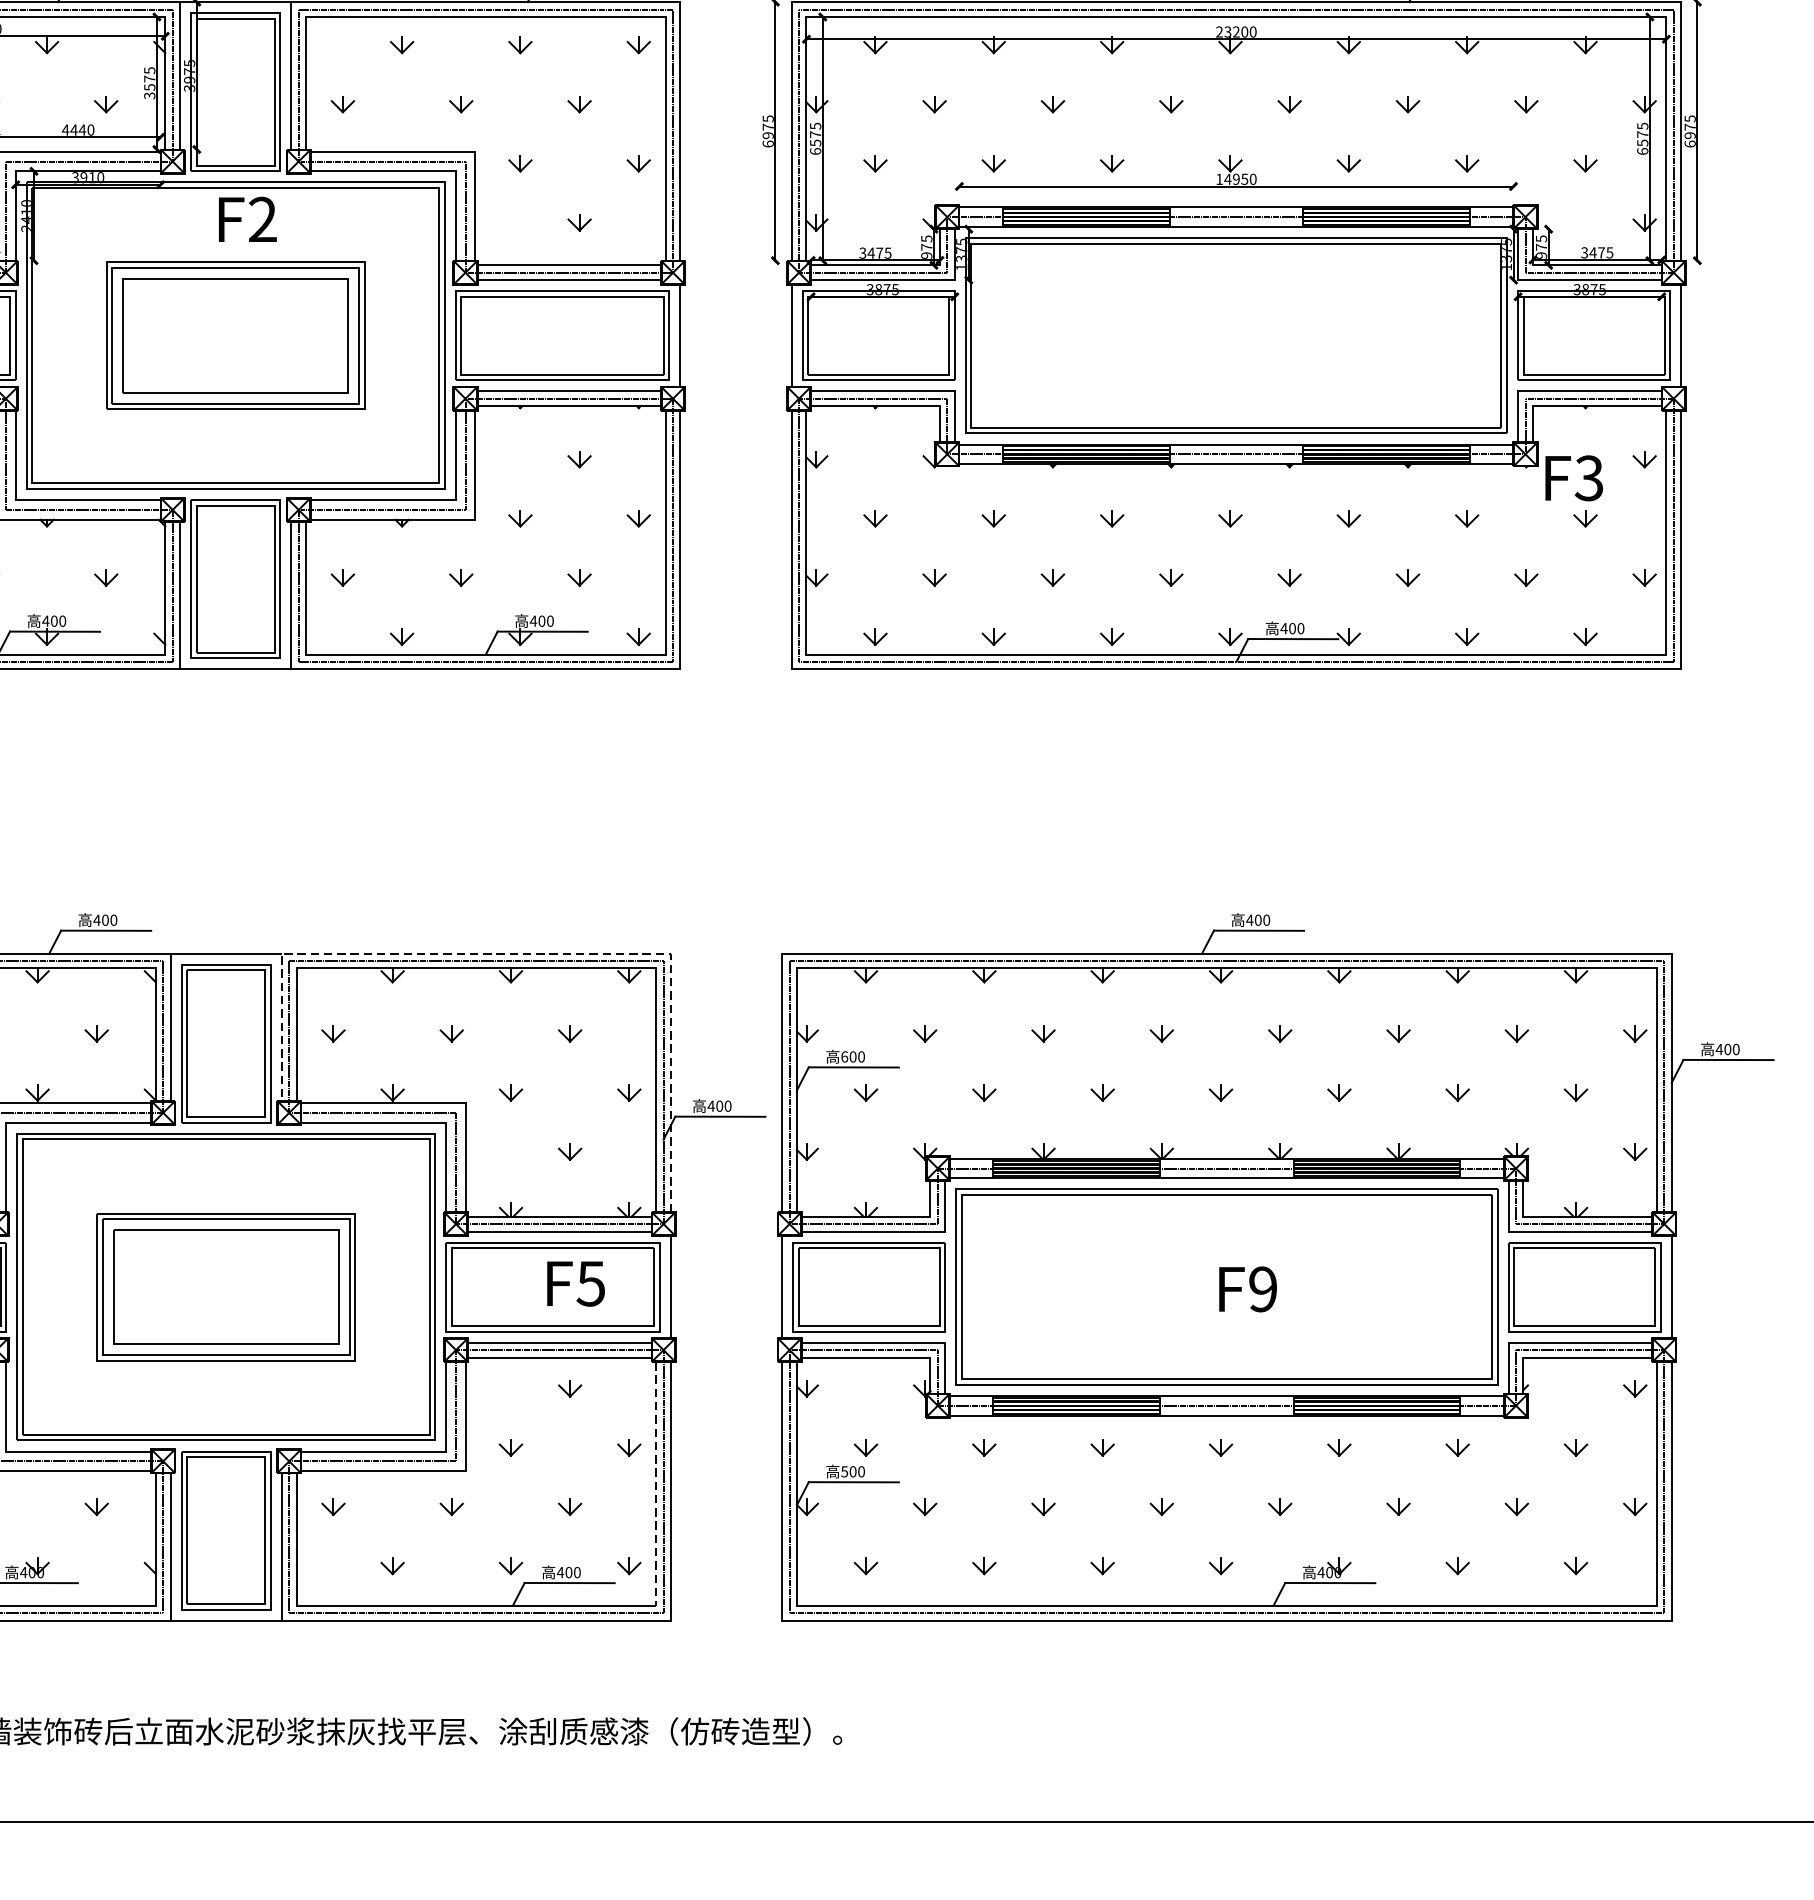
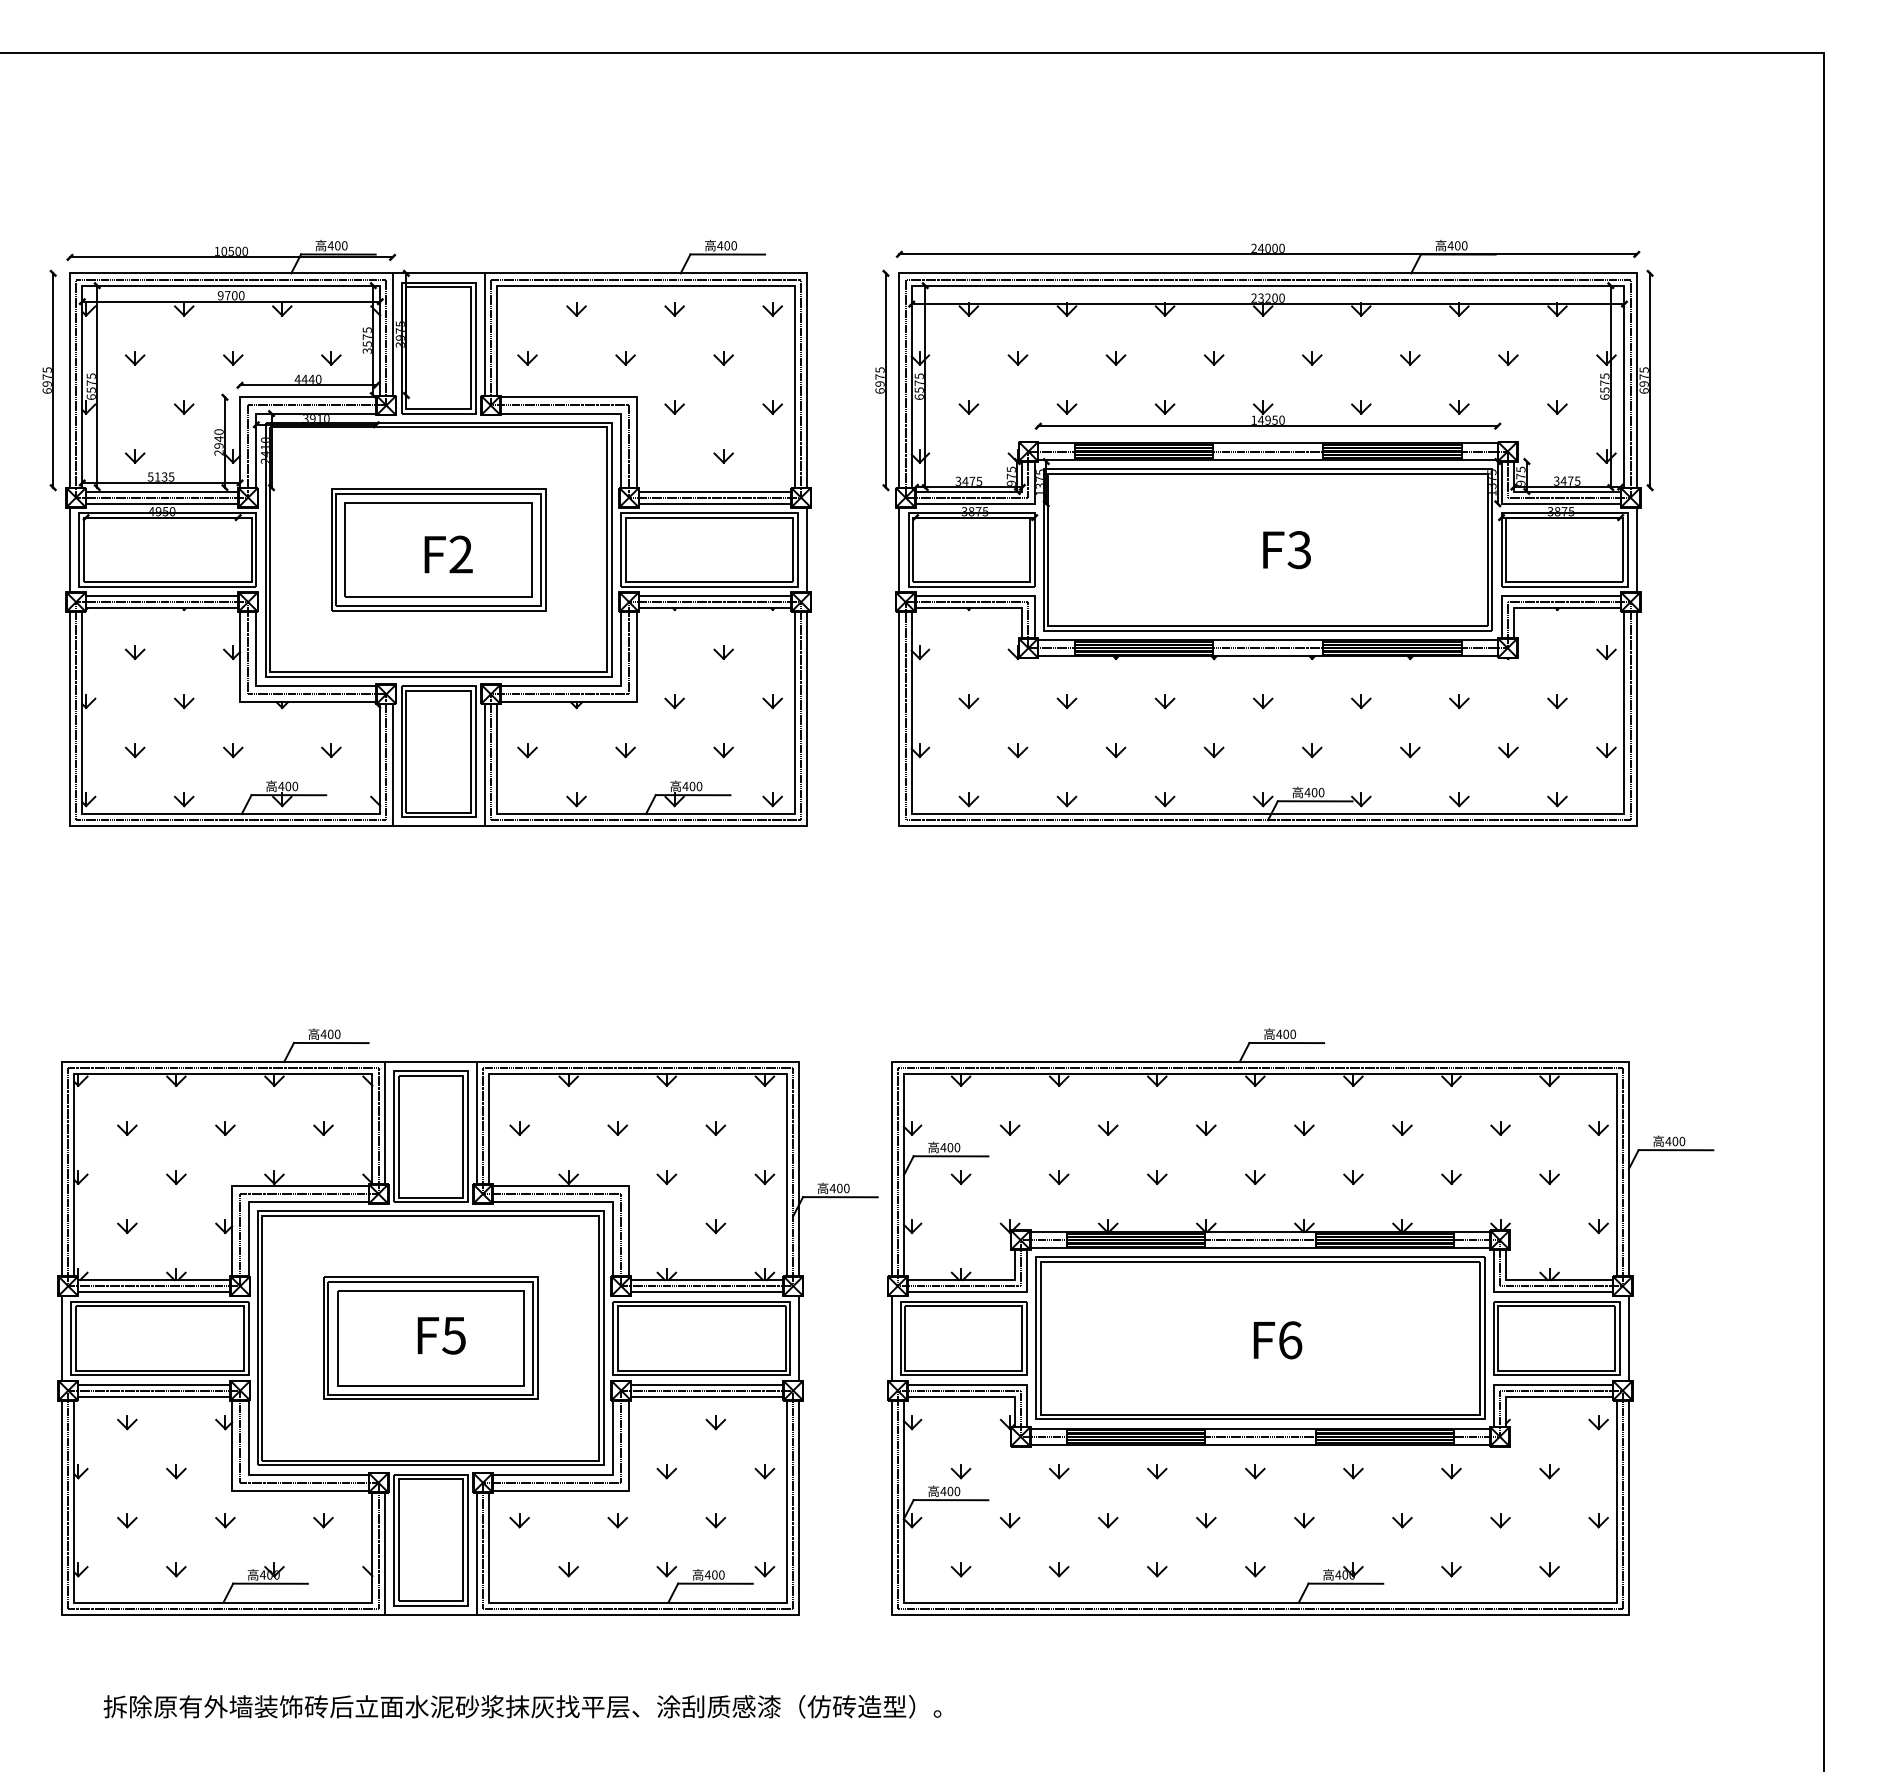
text: (247, 219) -> (448, 554), moved
text: (1573, 478) -> (1286, 550), moved
line: (531, 953) -> (683, 1061), dashed -> solid
text: (844, 1056) -> (943, 1147), 600 -> 400
text: (575, 1283) -> (441, 1335), moved
text: (1263, 1289) -> (1290, 1340), F9 -> F6
text: (843, 1471) -> (942, 1491), 500 -> 400
line: (656, 1483) -> (787, 1501), dashed -> solid

